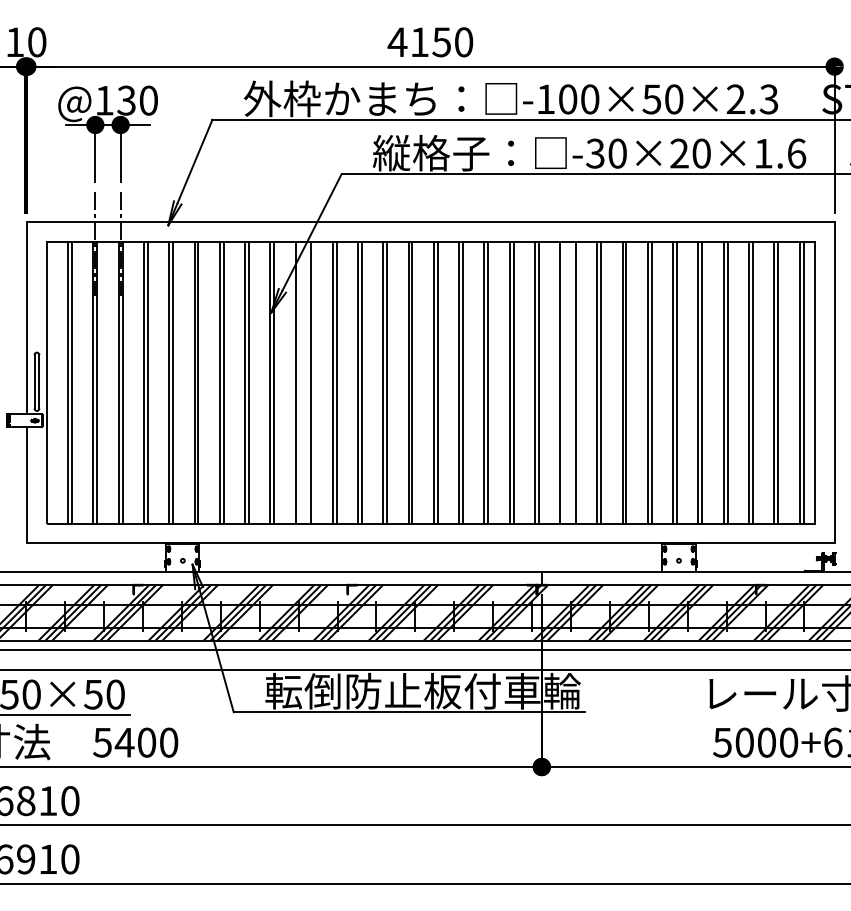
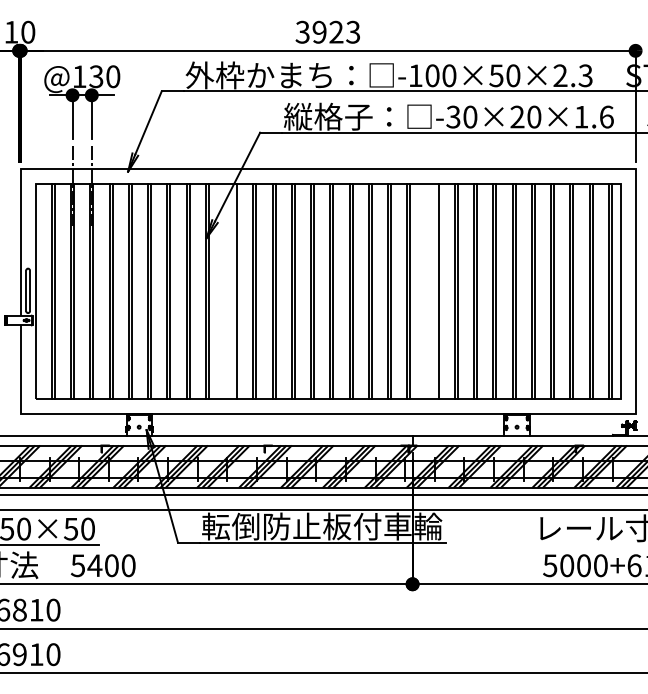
text: (430, 41) -> (327, 31), 4150 -> 3923
line: (296, 382) -> (225, 291), removed
line: (560, 382) -> (426, 291), removed

